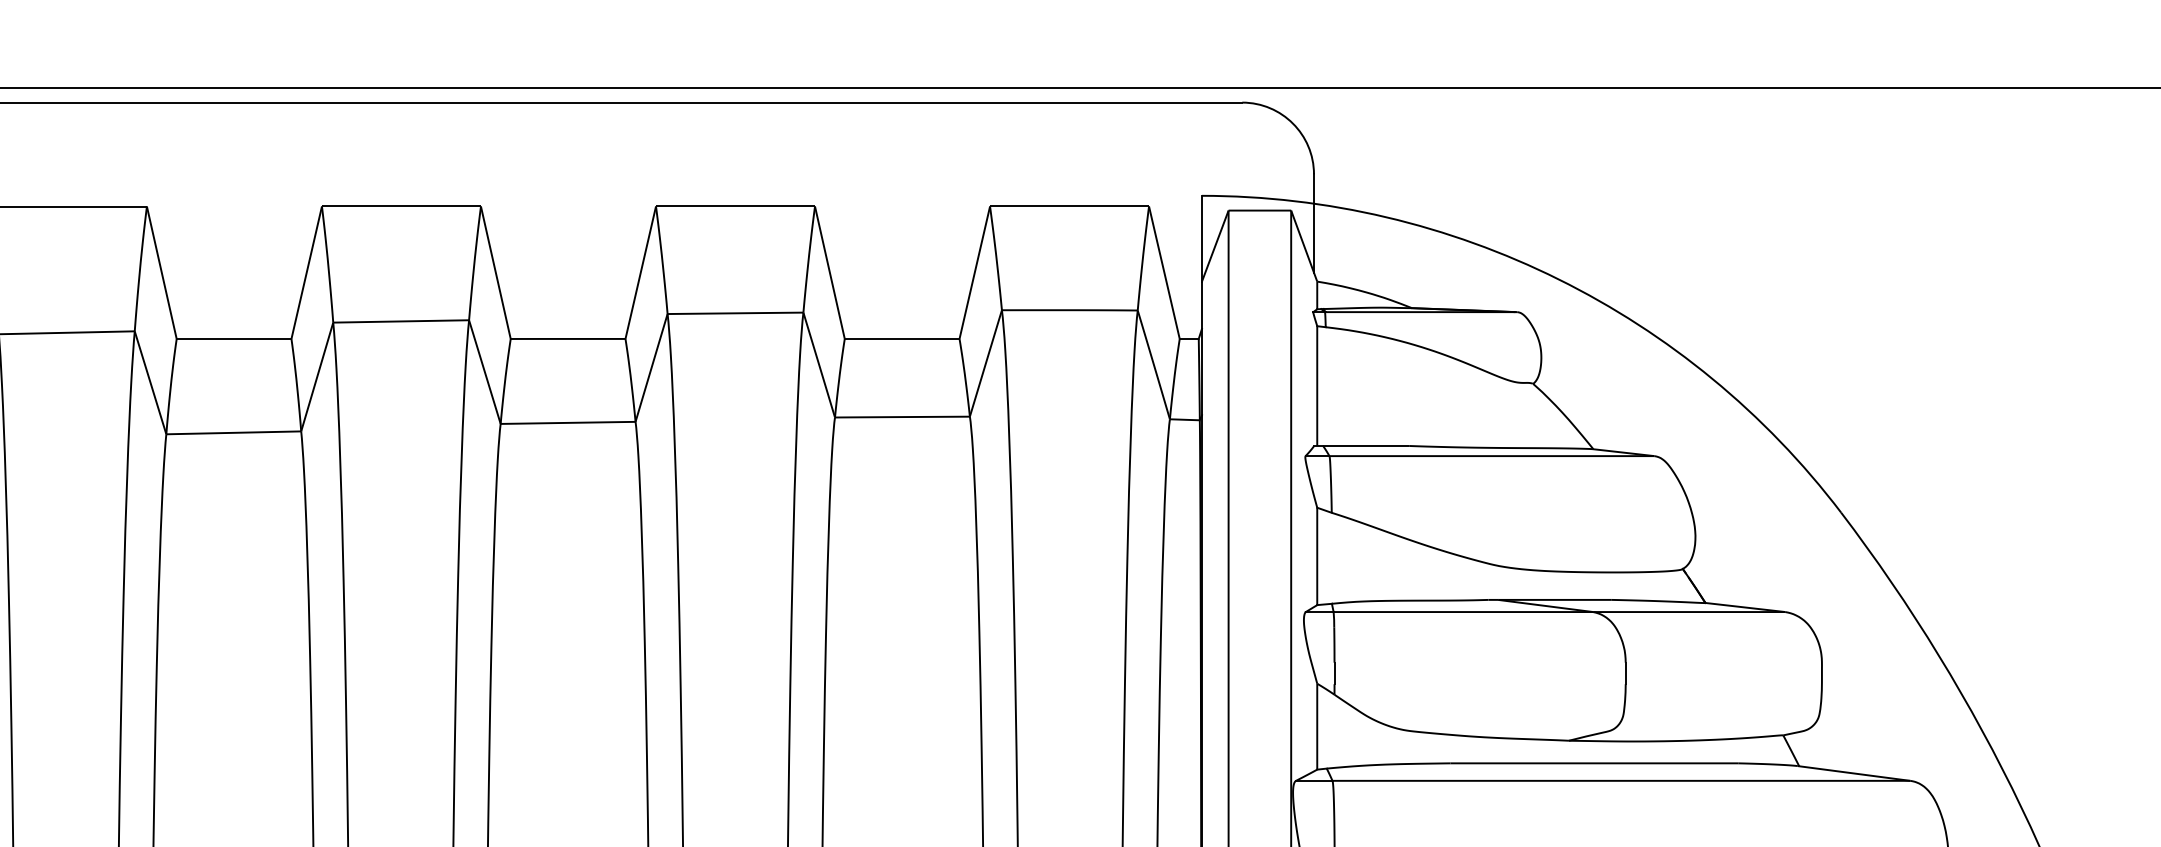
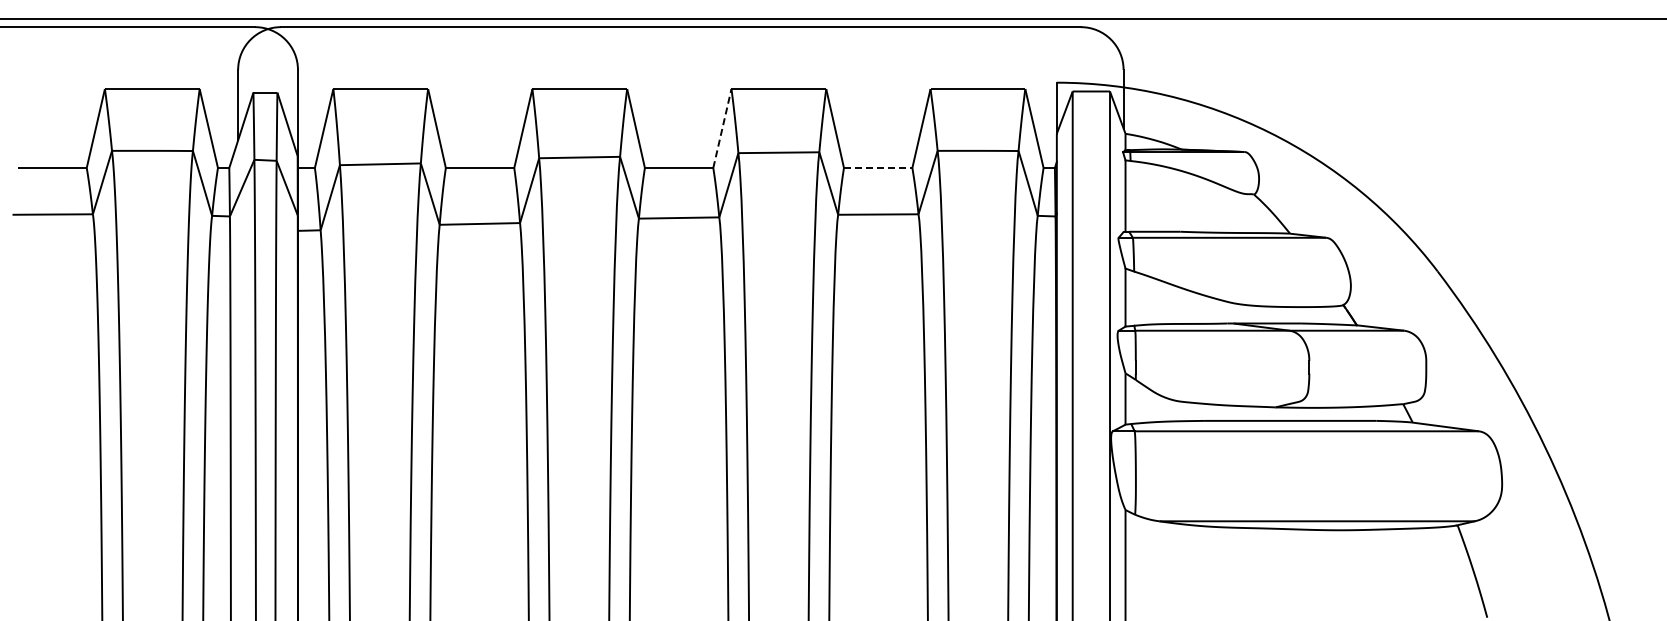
line: (640, 272) -> (722, 128), solid -> dashed
line: (902, 338) -> (878, 167), solid -> dashed

